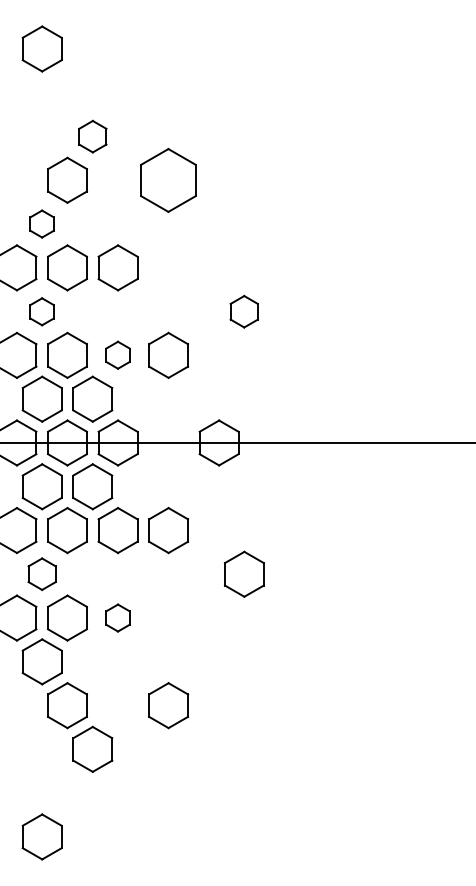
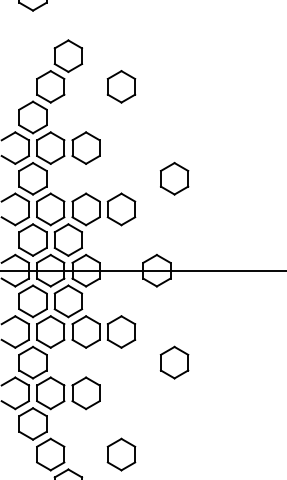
part: (92, 136) -> (68, 56), size x1.43
part: (168, 179) -> (121, 86), size x0.71
part: (41, 223) -> (32, 117), size x1.67
part: (41, 311) -> (32, 178), size x1.67
part: (243, 311) -> (173, 178), size x1.43
part: (117, 354) -> (85, 208), size x1.67
part: (41, 573) -> (32, 362), size x1.43
part: (117, 617) -> (85, 392), size x1.67

